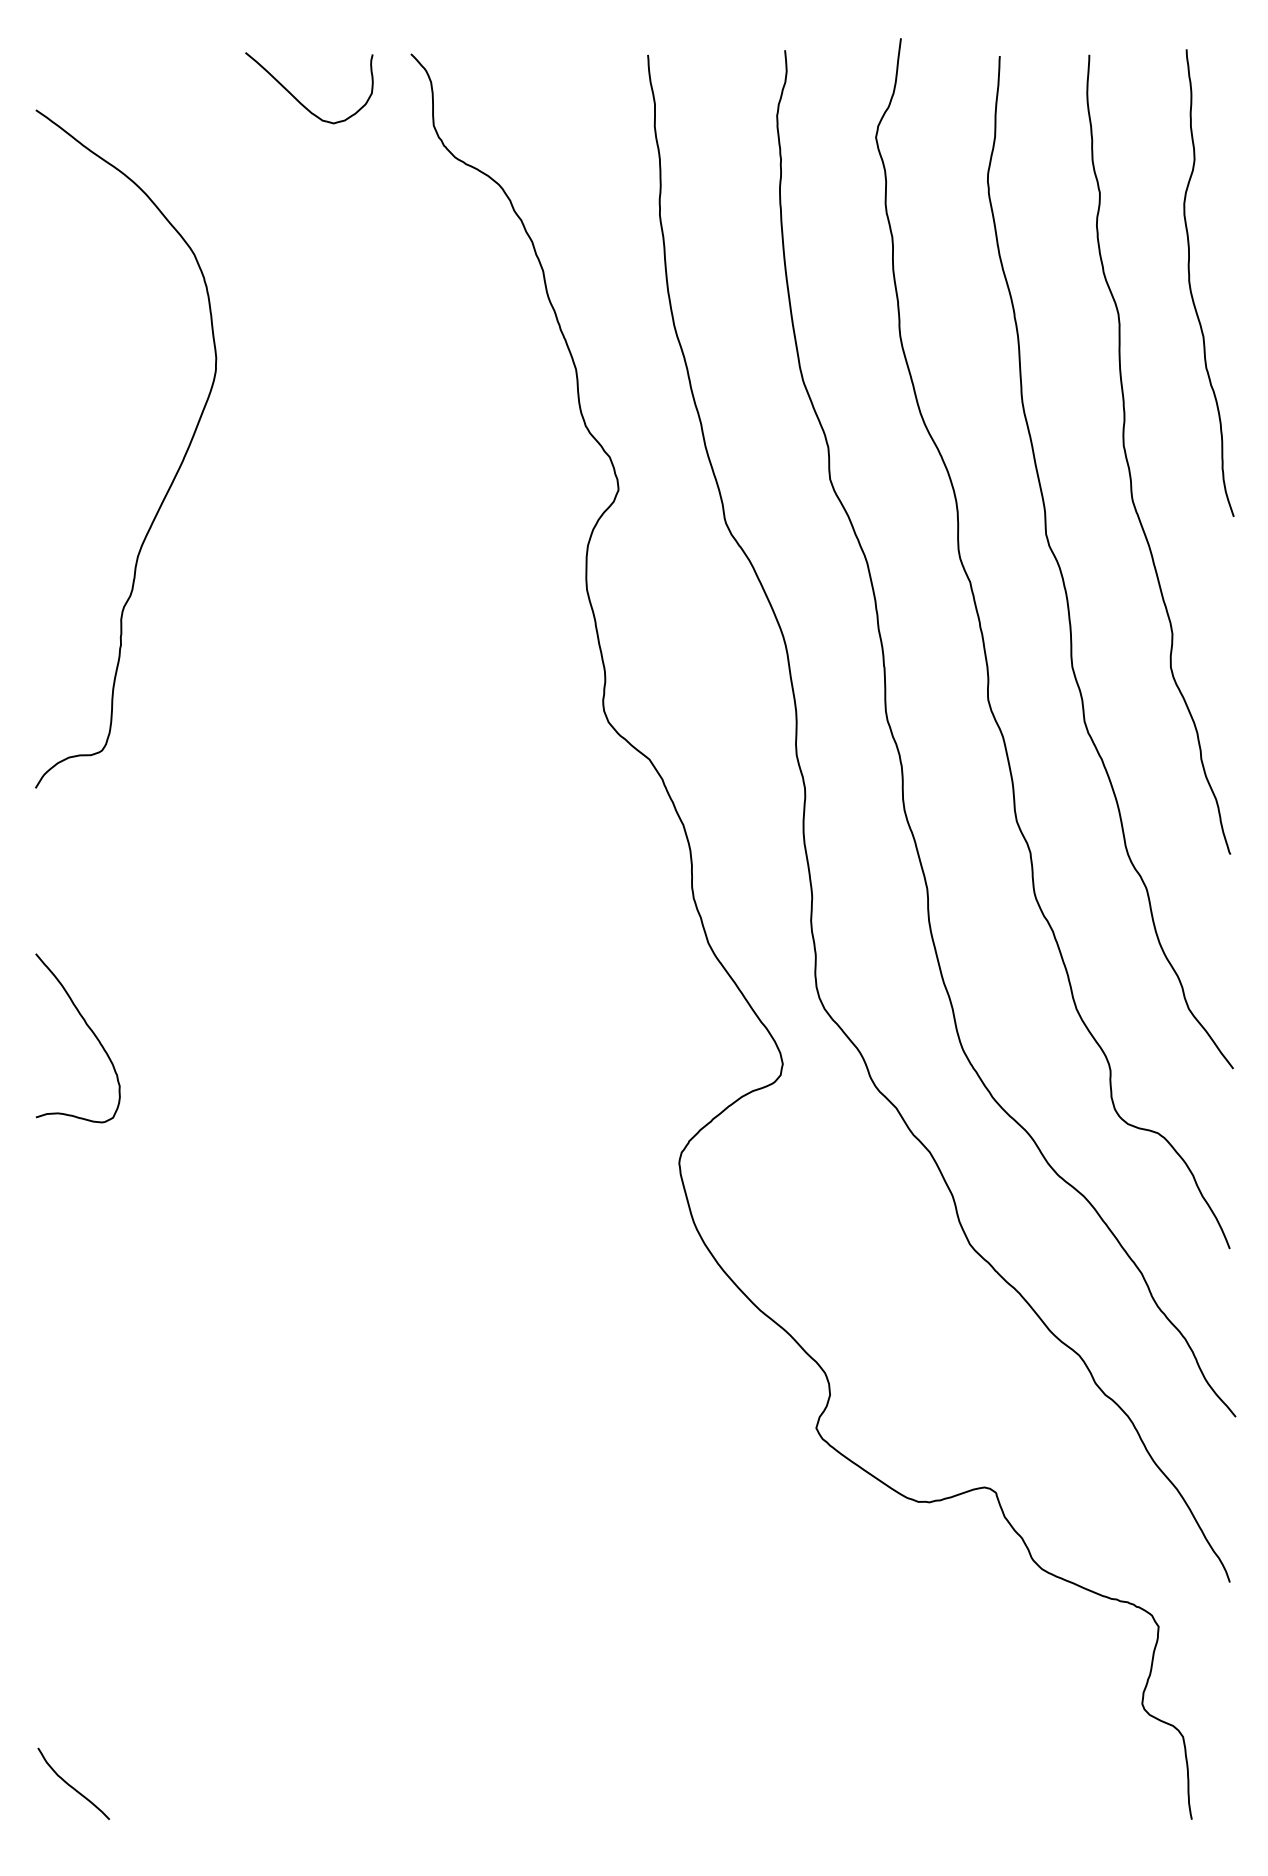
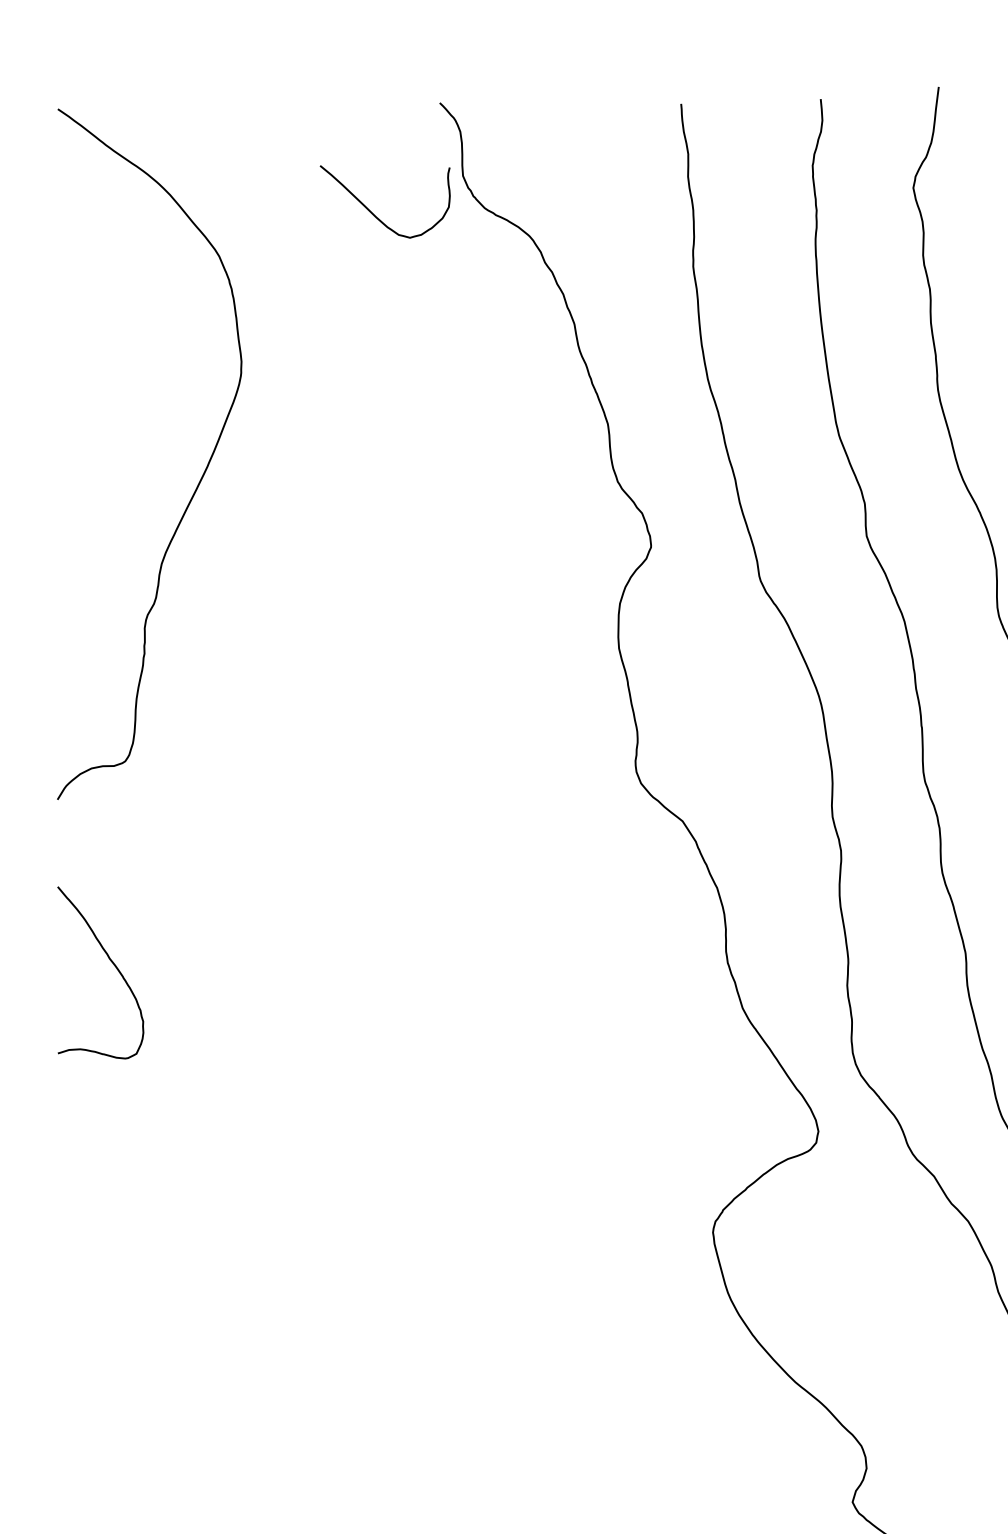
curve: (298, 99) -> (374, 213), moved
curve: (175, 473) -> (200, 479), moved
curve: (88, 1028) -> (111, 962), moved

